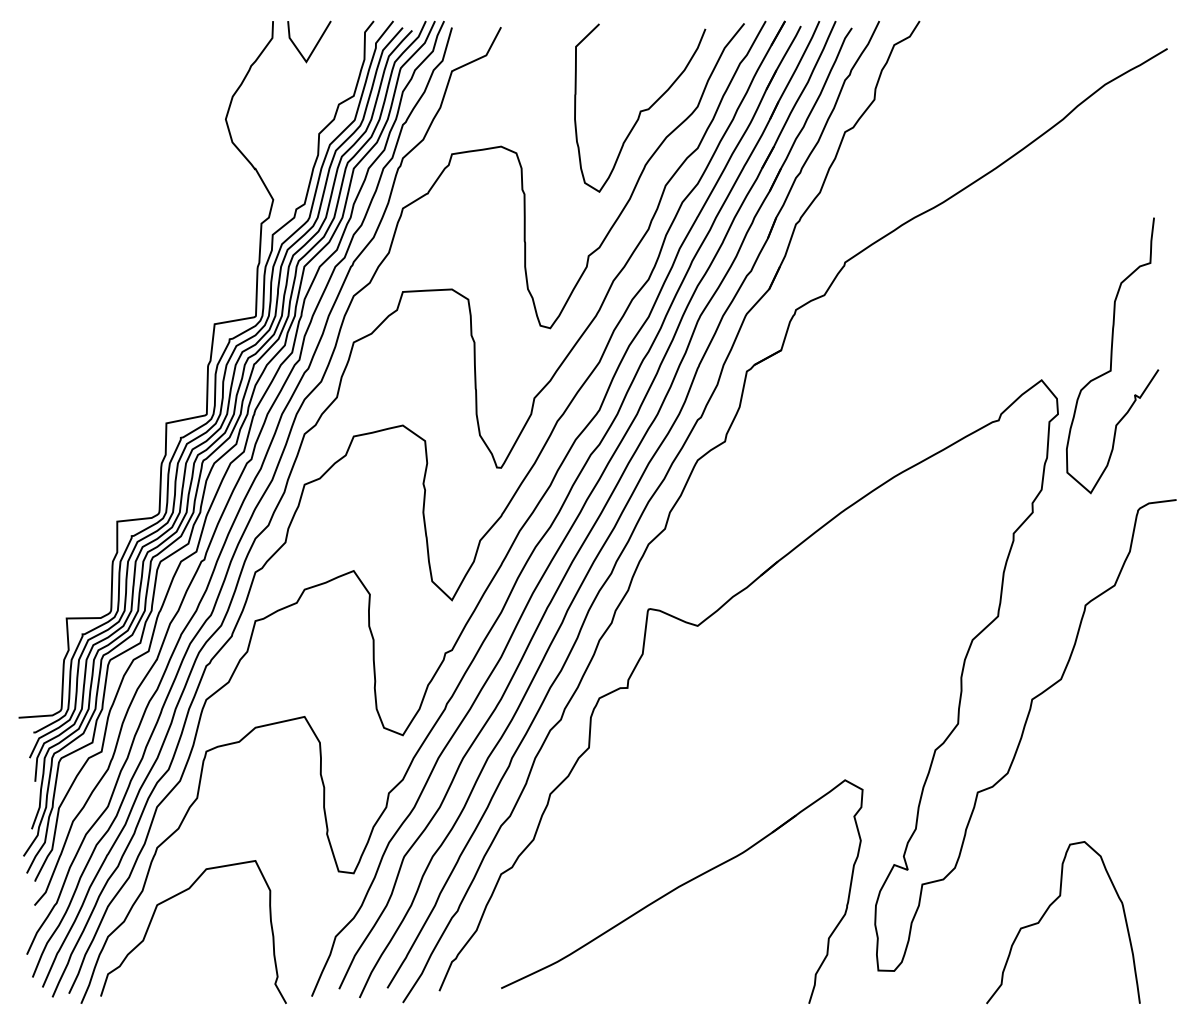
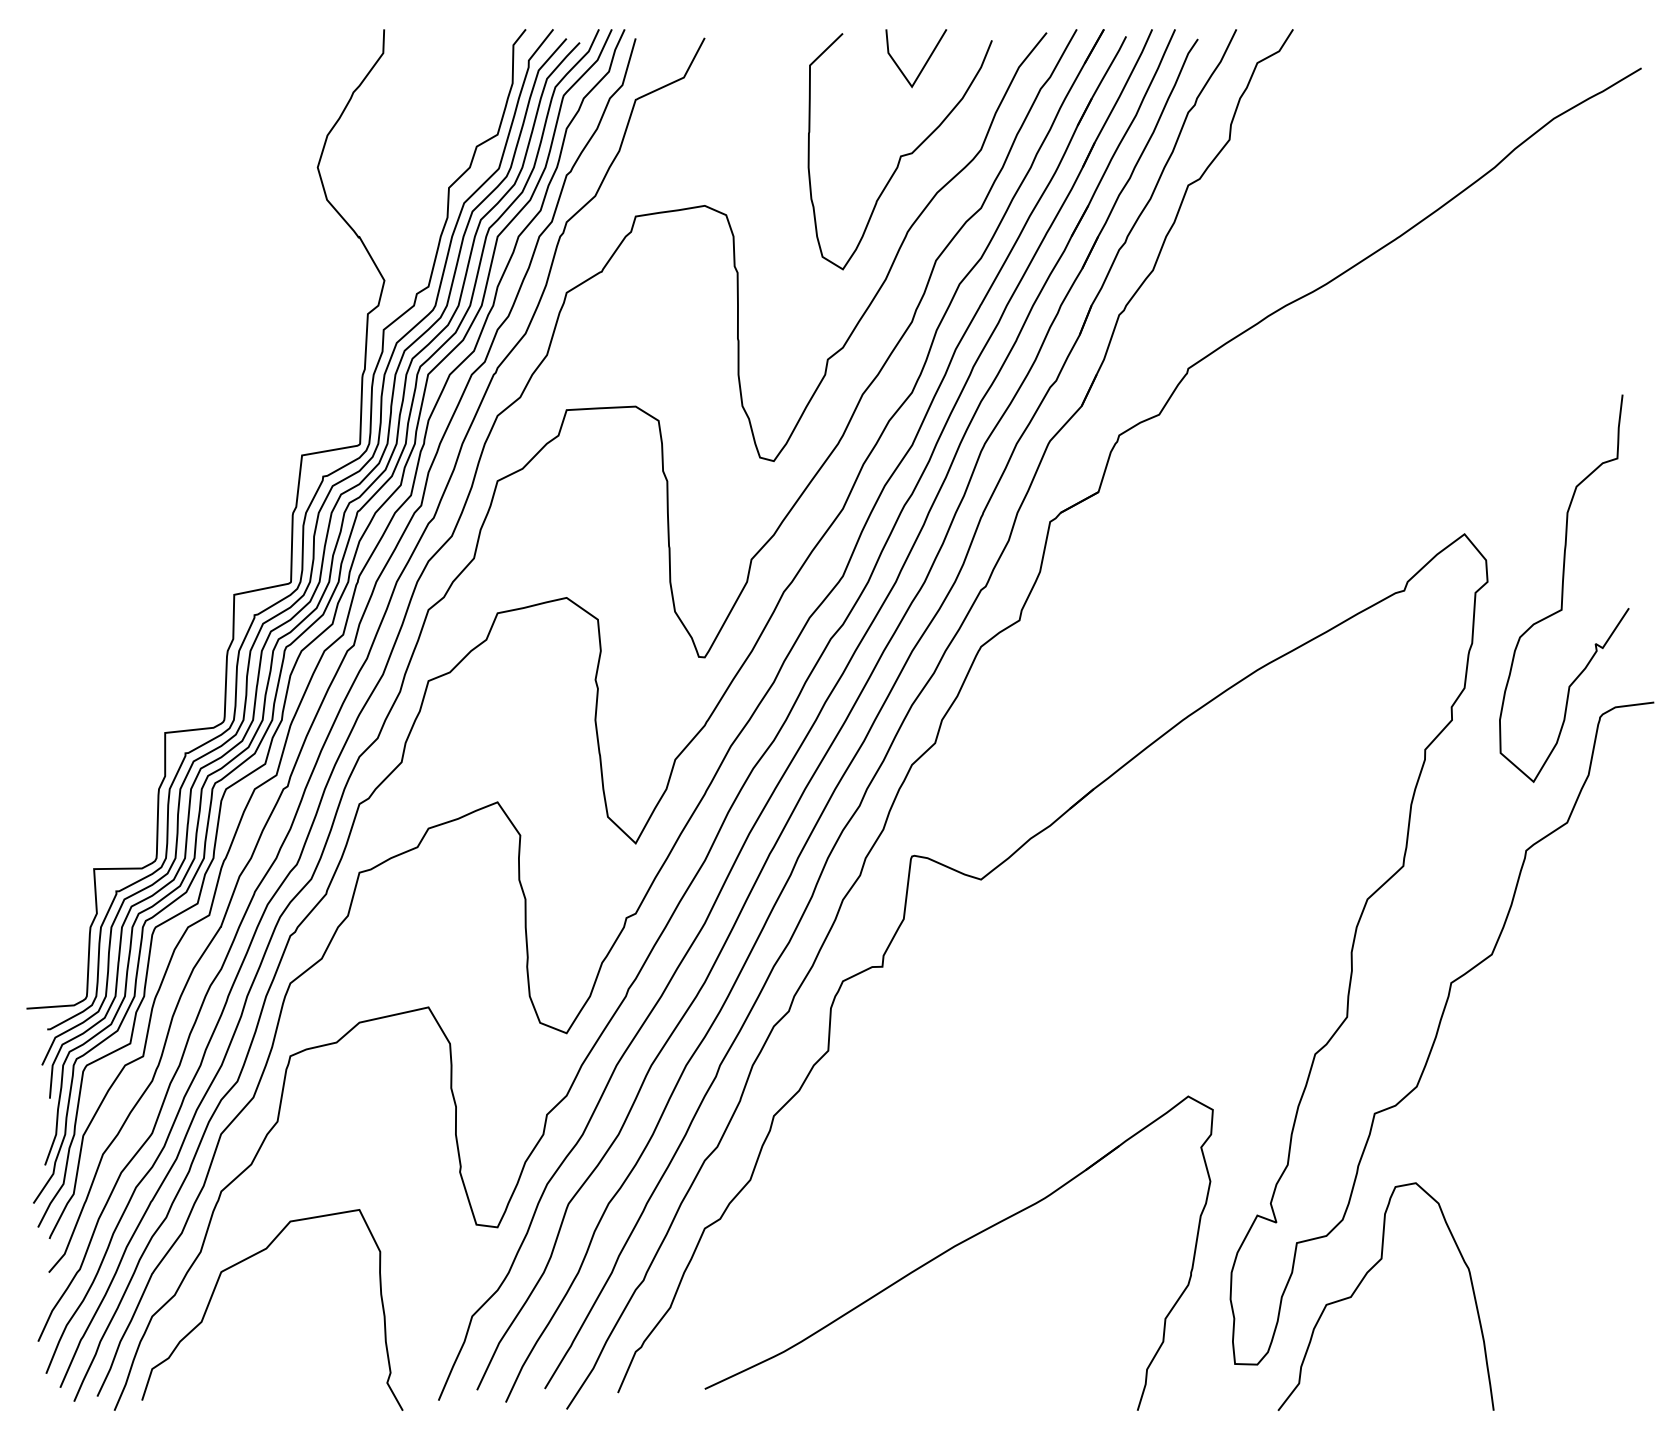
line: (315, 44) -> (925, 62), moved
curve: (1112, 355) -> (1563, 588), moved
curve: (1047, 911) -> (1363, 1280), moved

